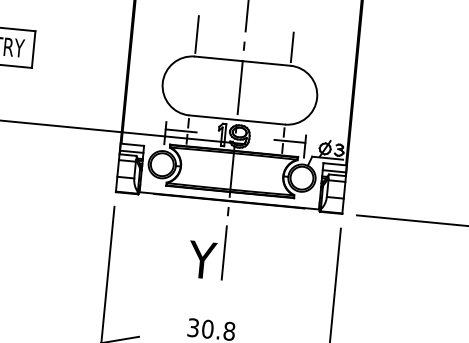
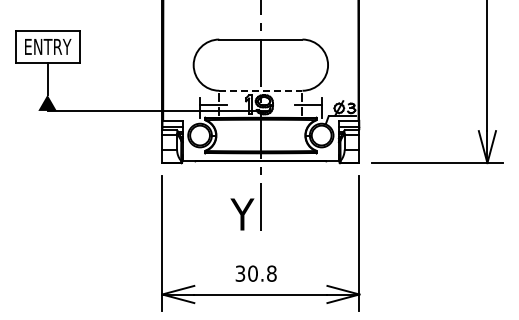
line: (197, 34) -> (219, 20), removed
line: (292, 47) -> (302, 23), removed
line: (236, 119) -> (260, 90), solid -> dashed

